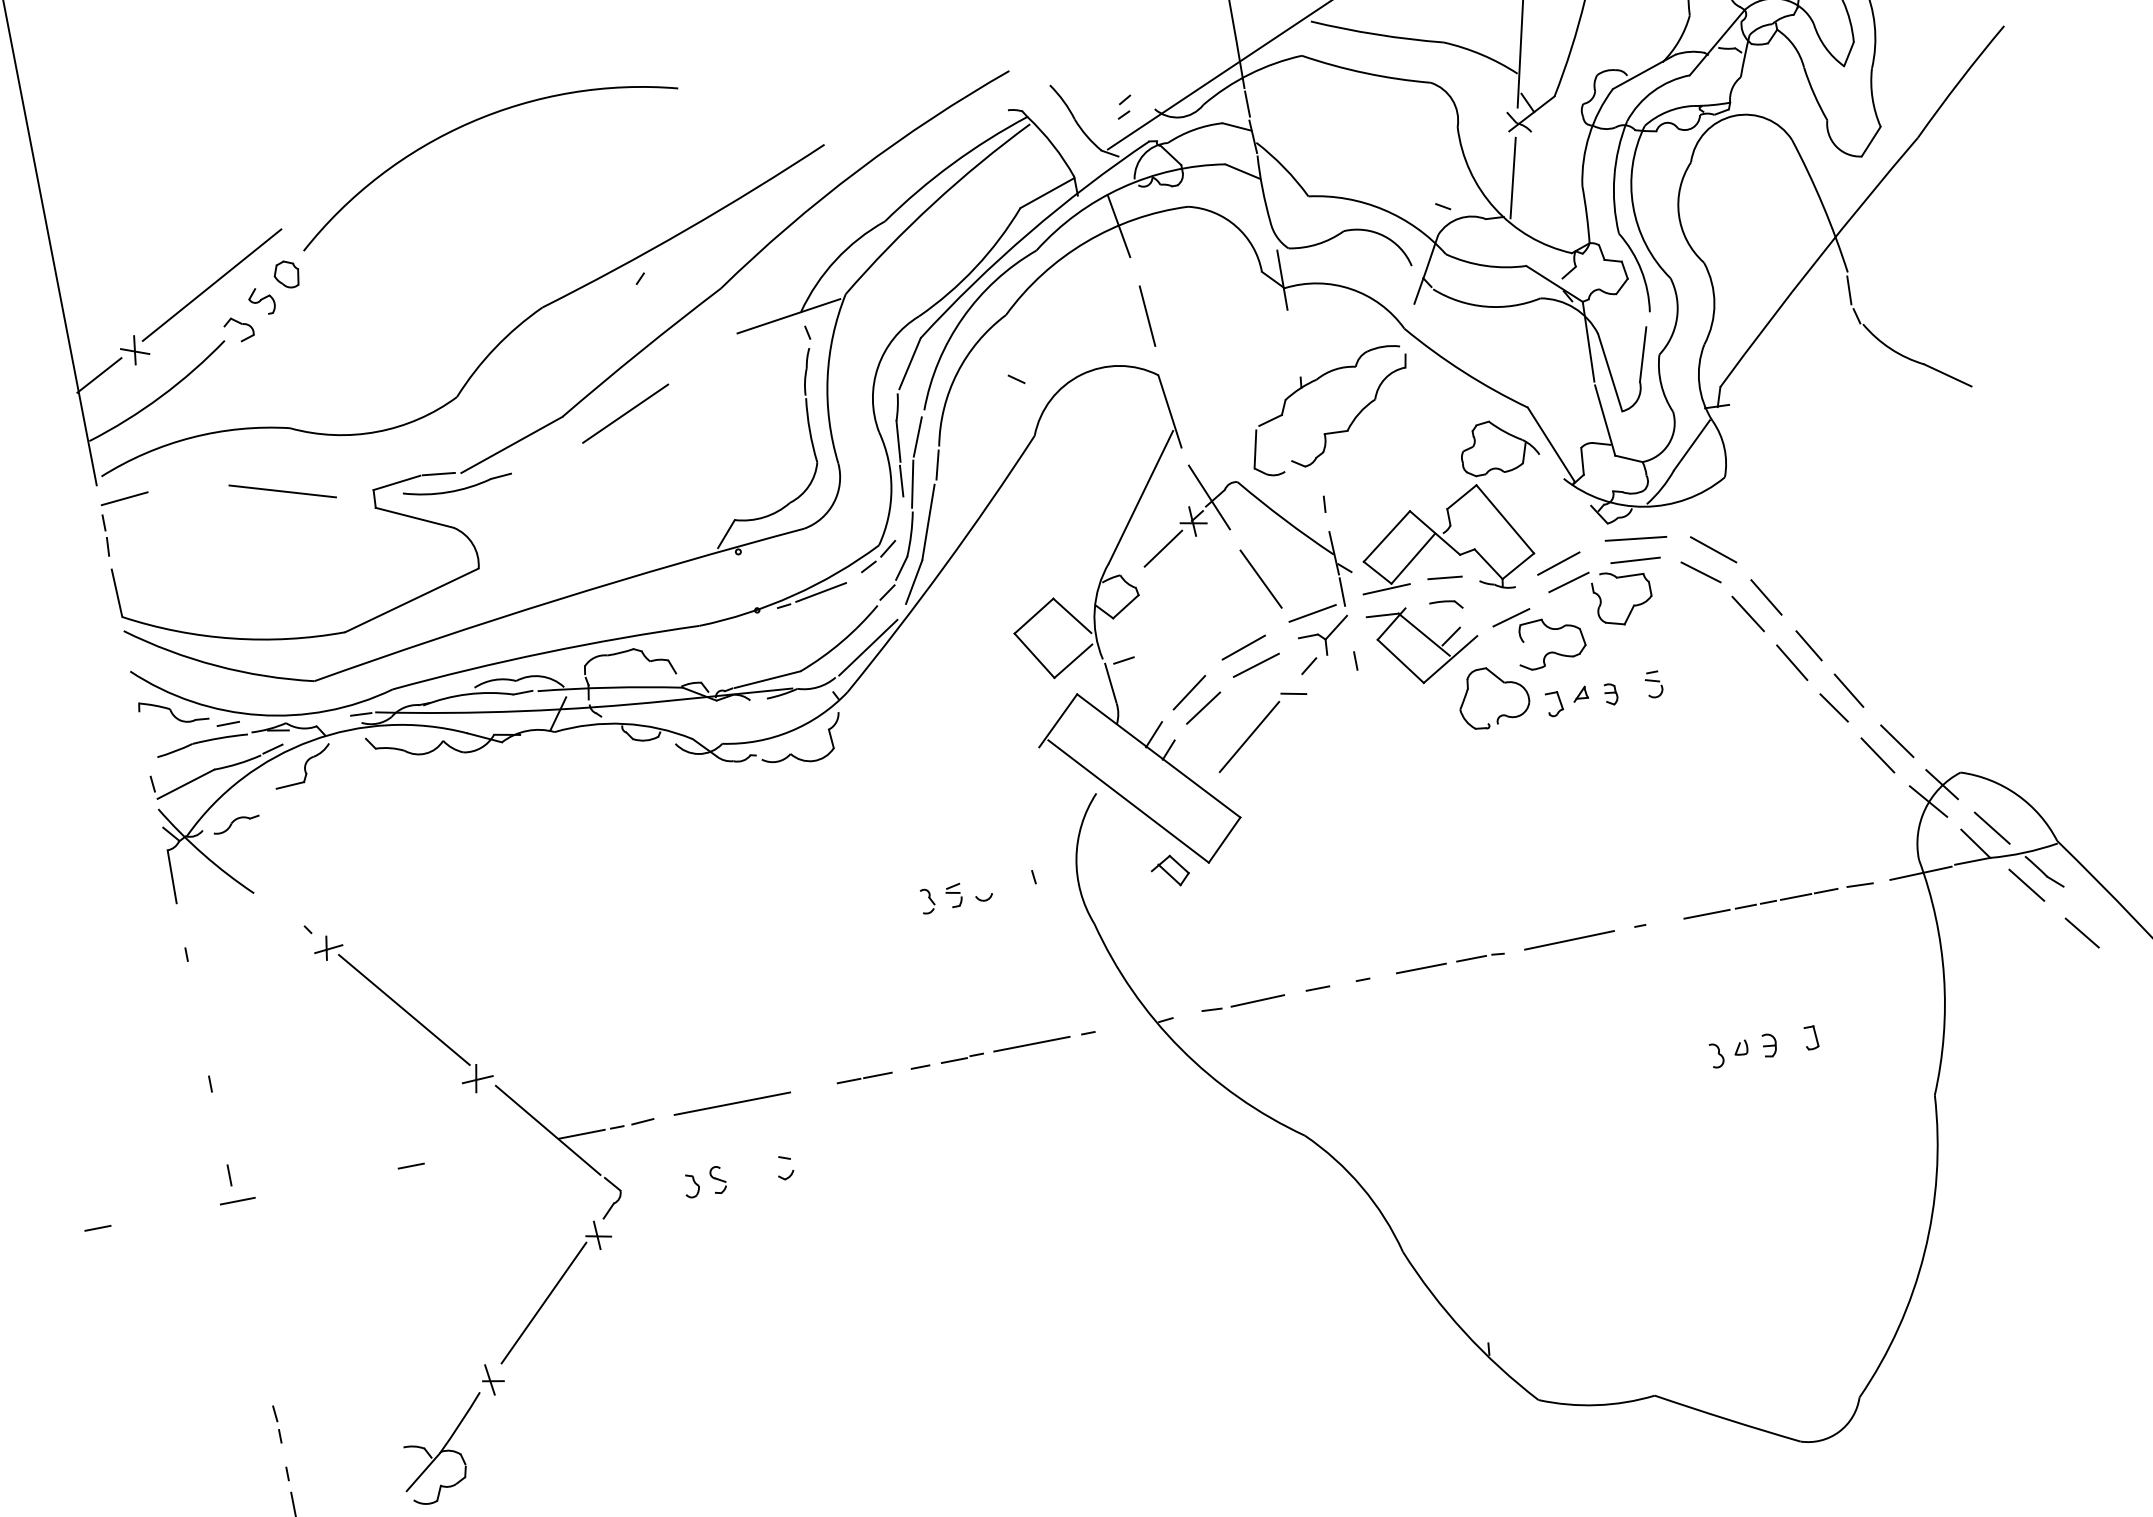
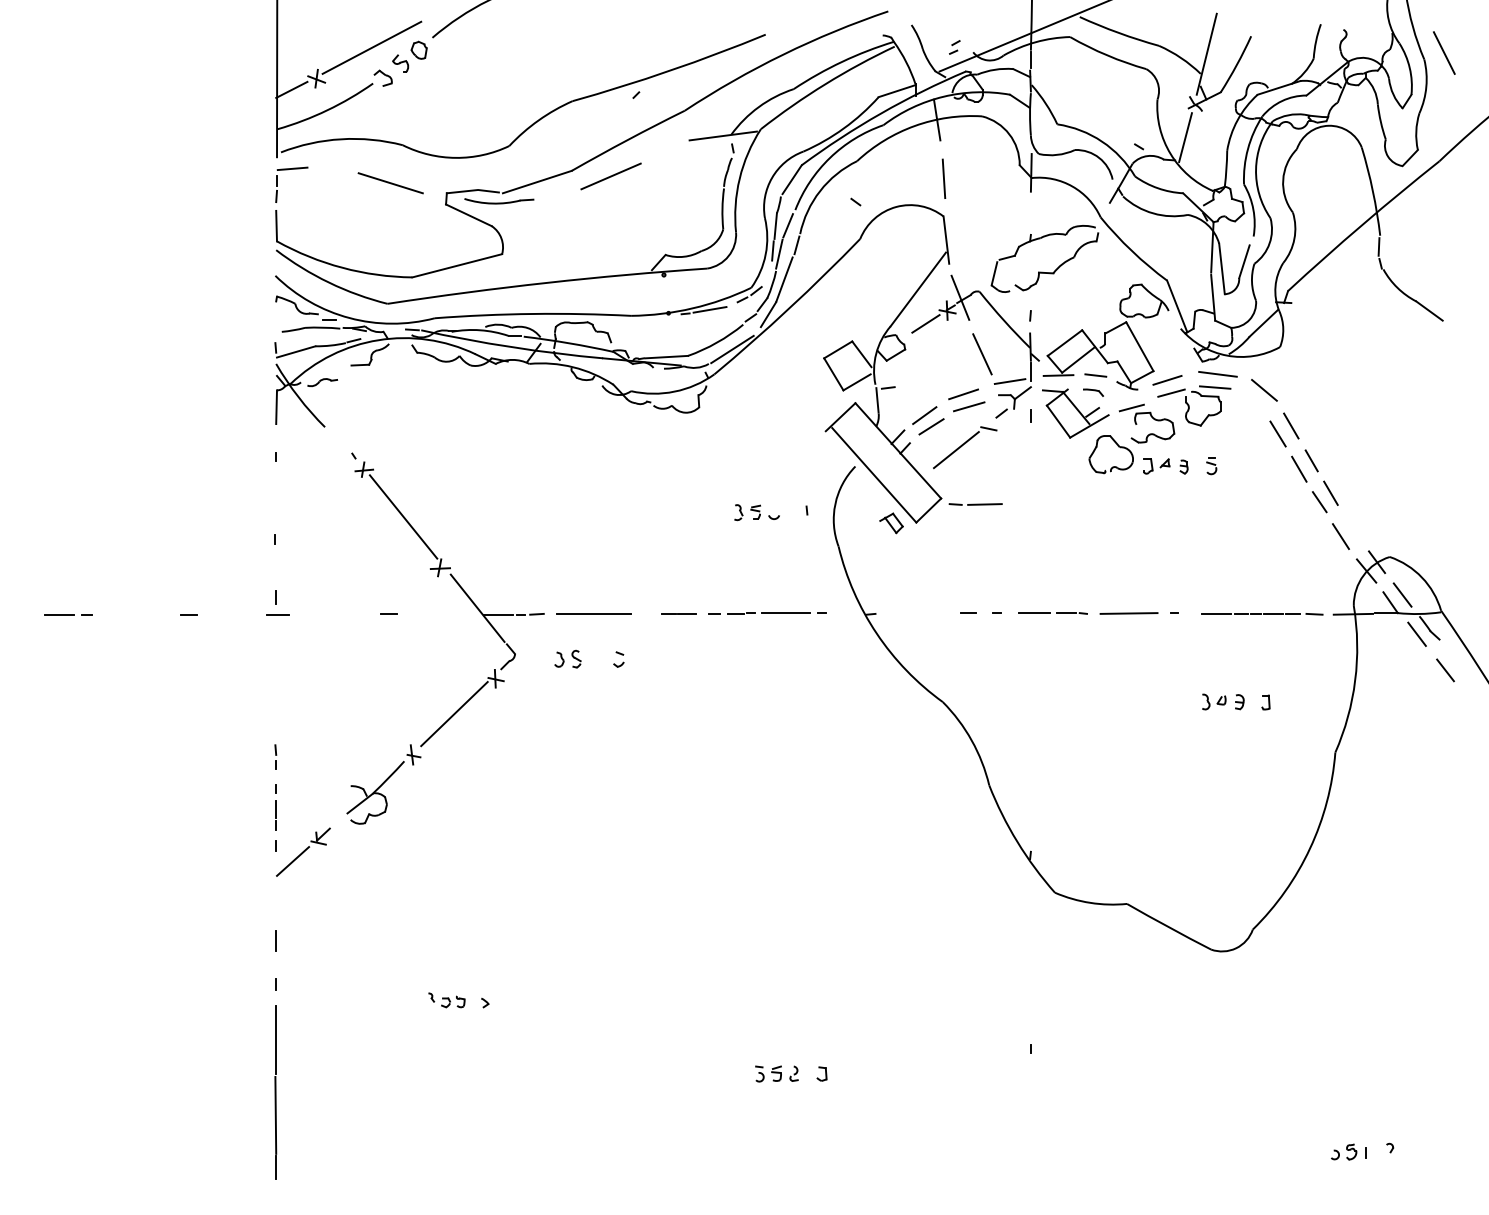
line: (1700, 572) -> (1253, 402), removed
line: (1896, 740) -> (1354, 529), removed
line: (1243, 1003) -> (975, 504), moved

